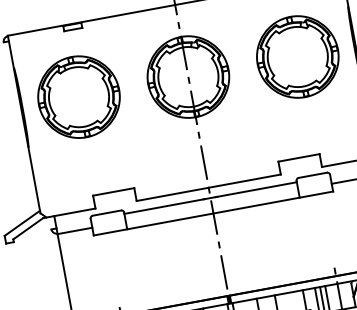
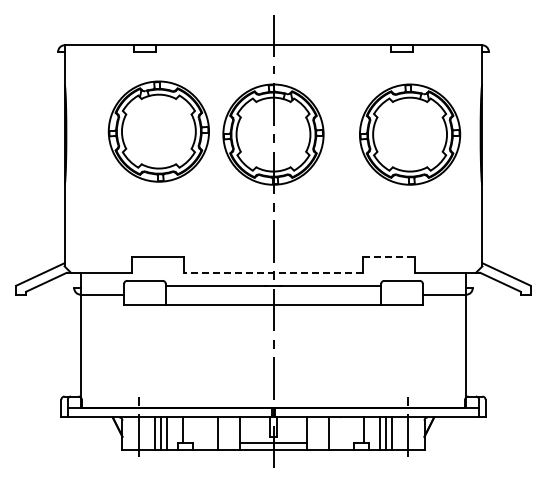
part: (78, 97) -> (158, 131), moved
line: (299, 157) -> (389, 256), solid -> dashed
line: (208, 187) -> (273, 272), solid -> dashed

